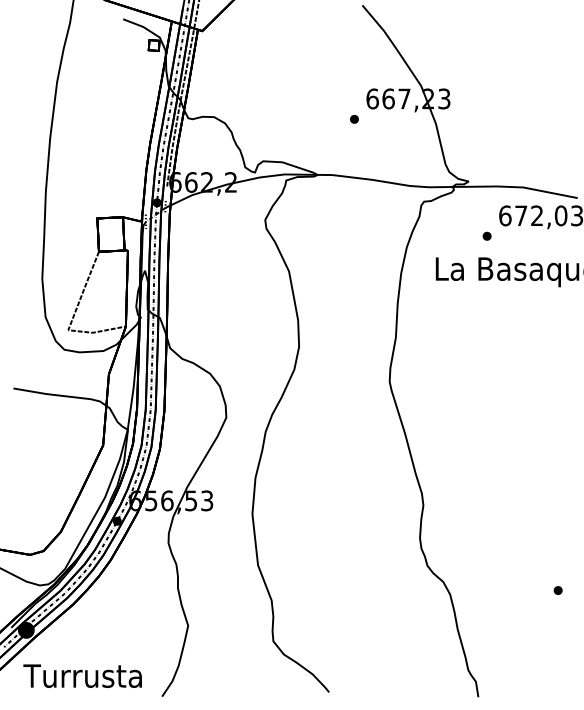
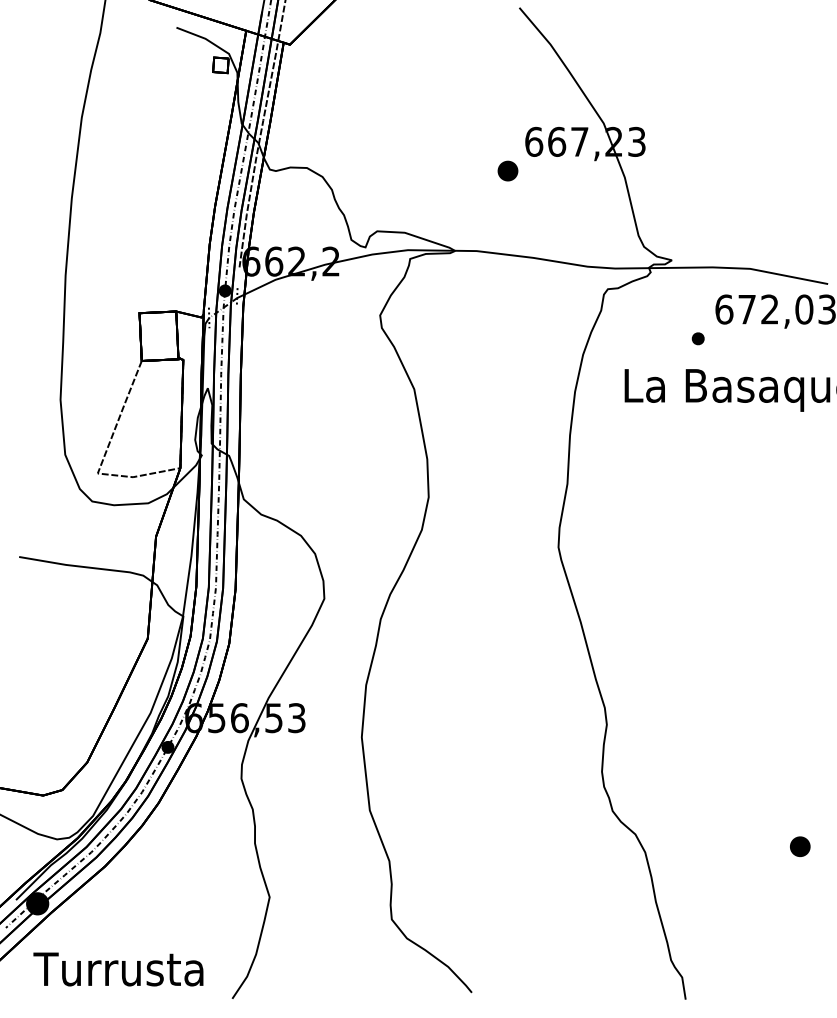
part: (354, 119) -> (508, 171), size x1.6
part: (557, 590) -> (799, 846), size x1.6

